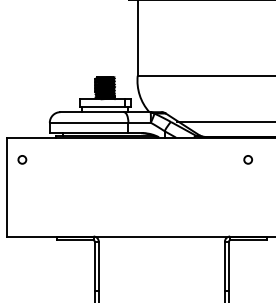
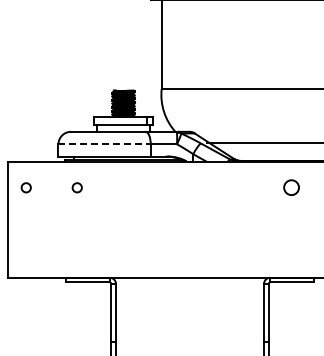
line: (89, 122) -> (105, 144), solid -> dashed
circle: (65, 159) -> (76, 187), added
circle: (247, 159) -> (290, 187), size x1.6

